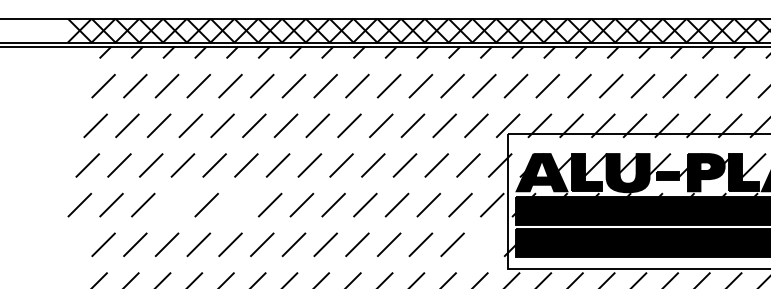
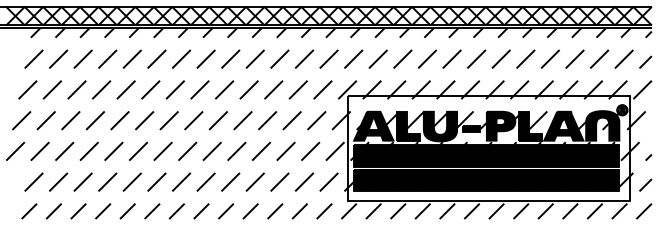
line: (173, 203) -> (88, 150), added
line: (238, 203) -> (138, 150), added
line: (483, 243) -> (328, 181), added

